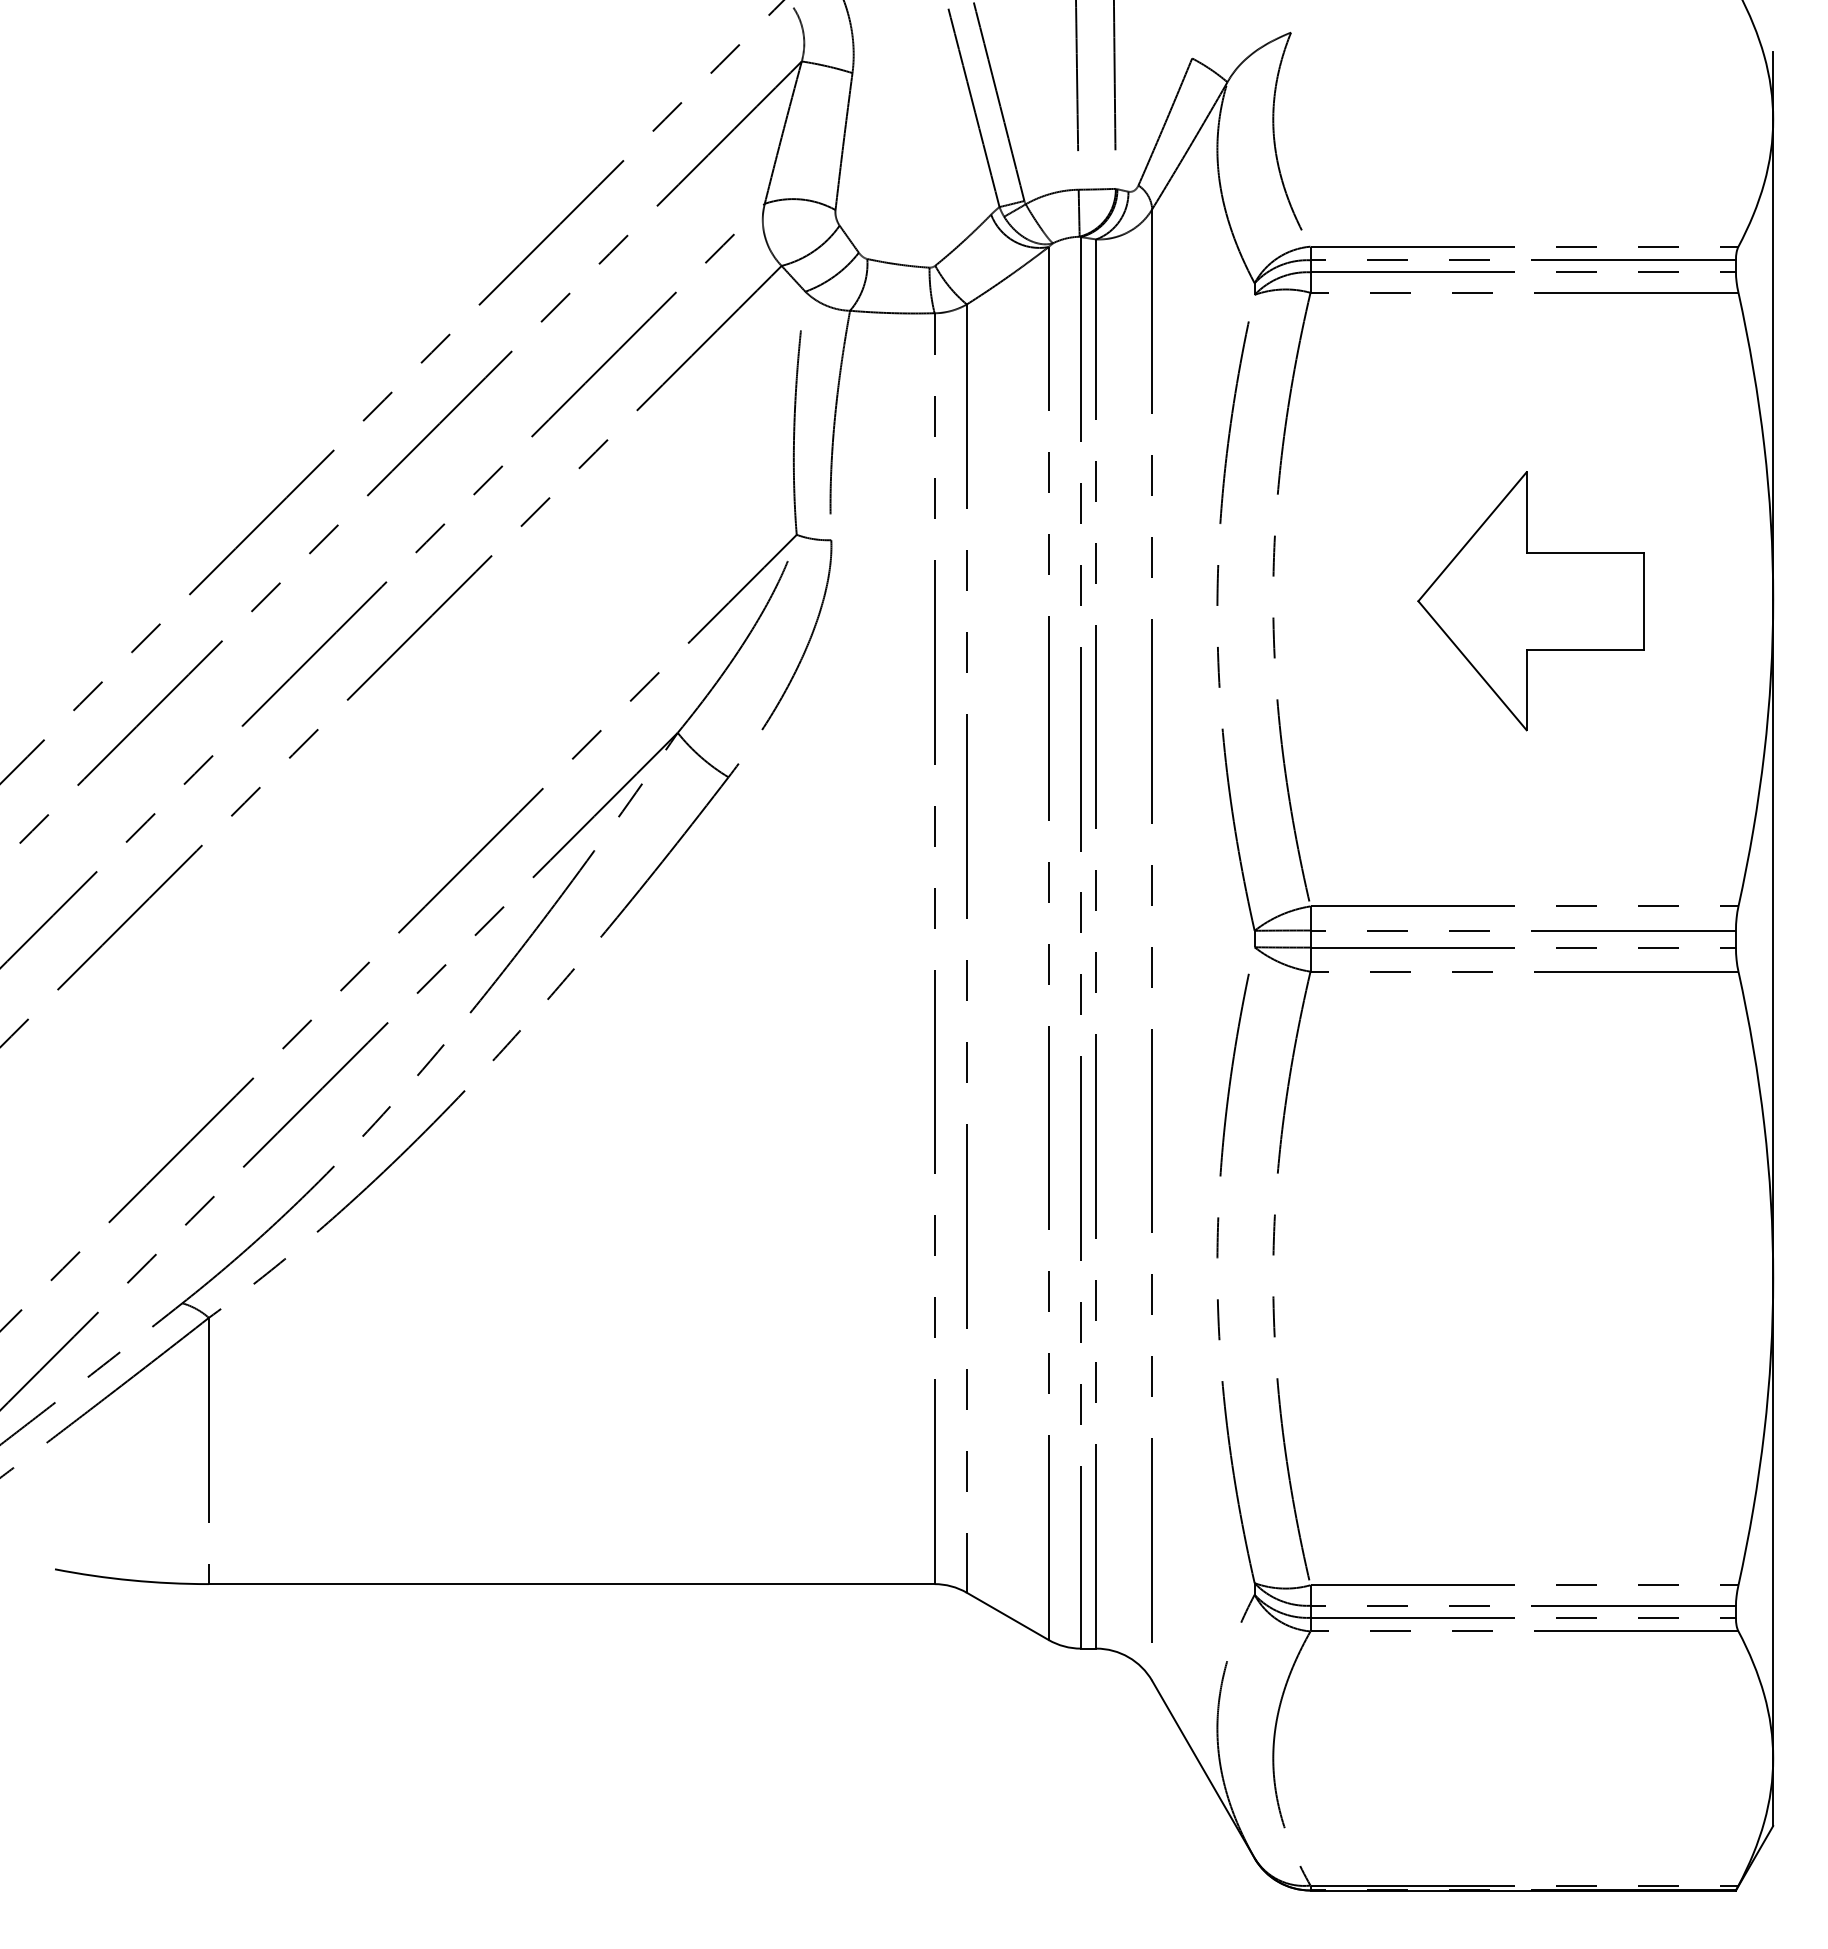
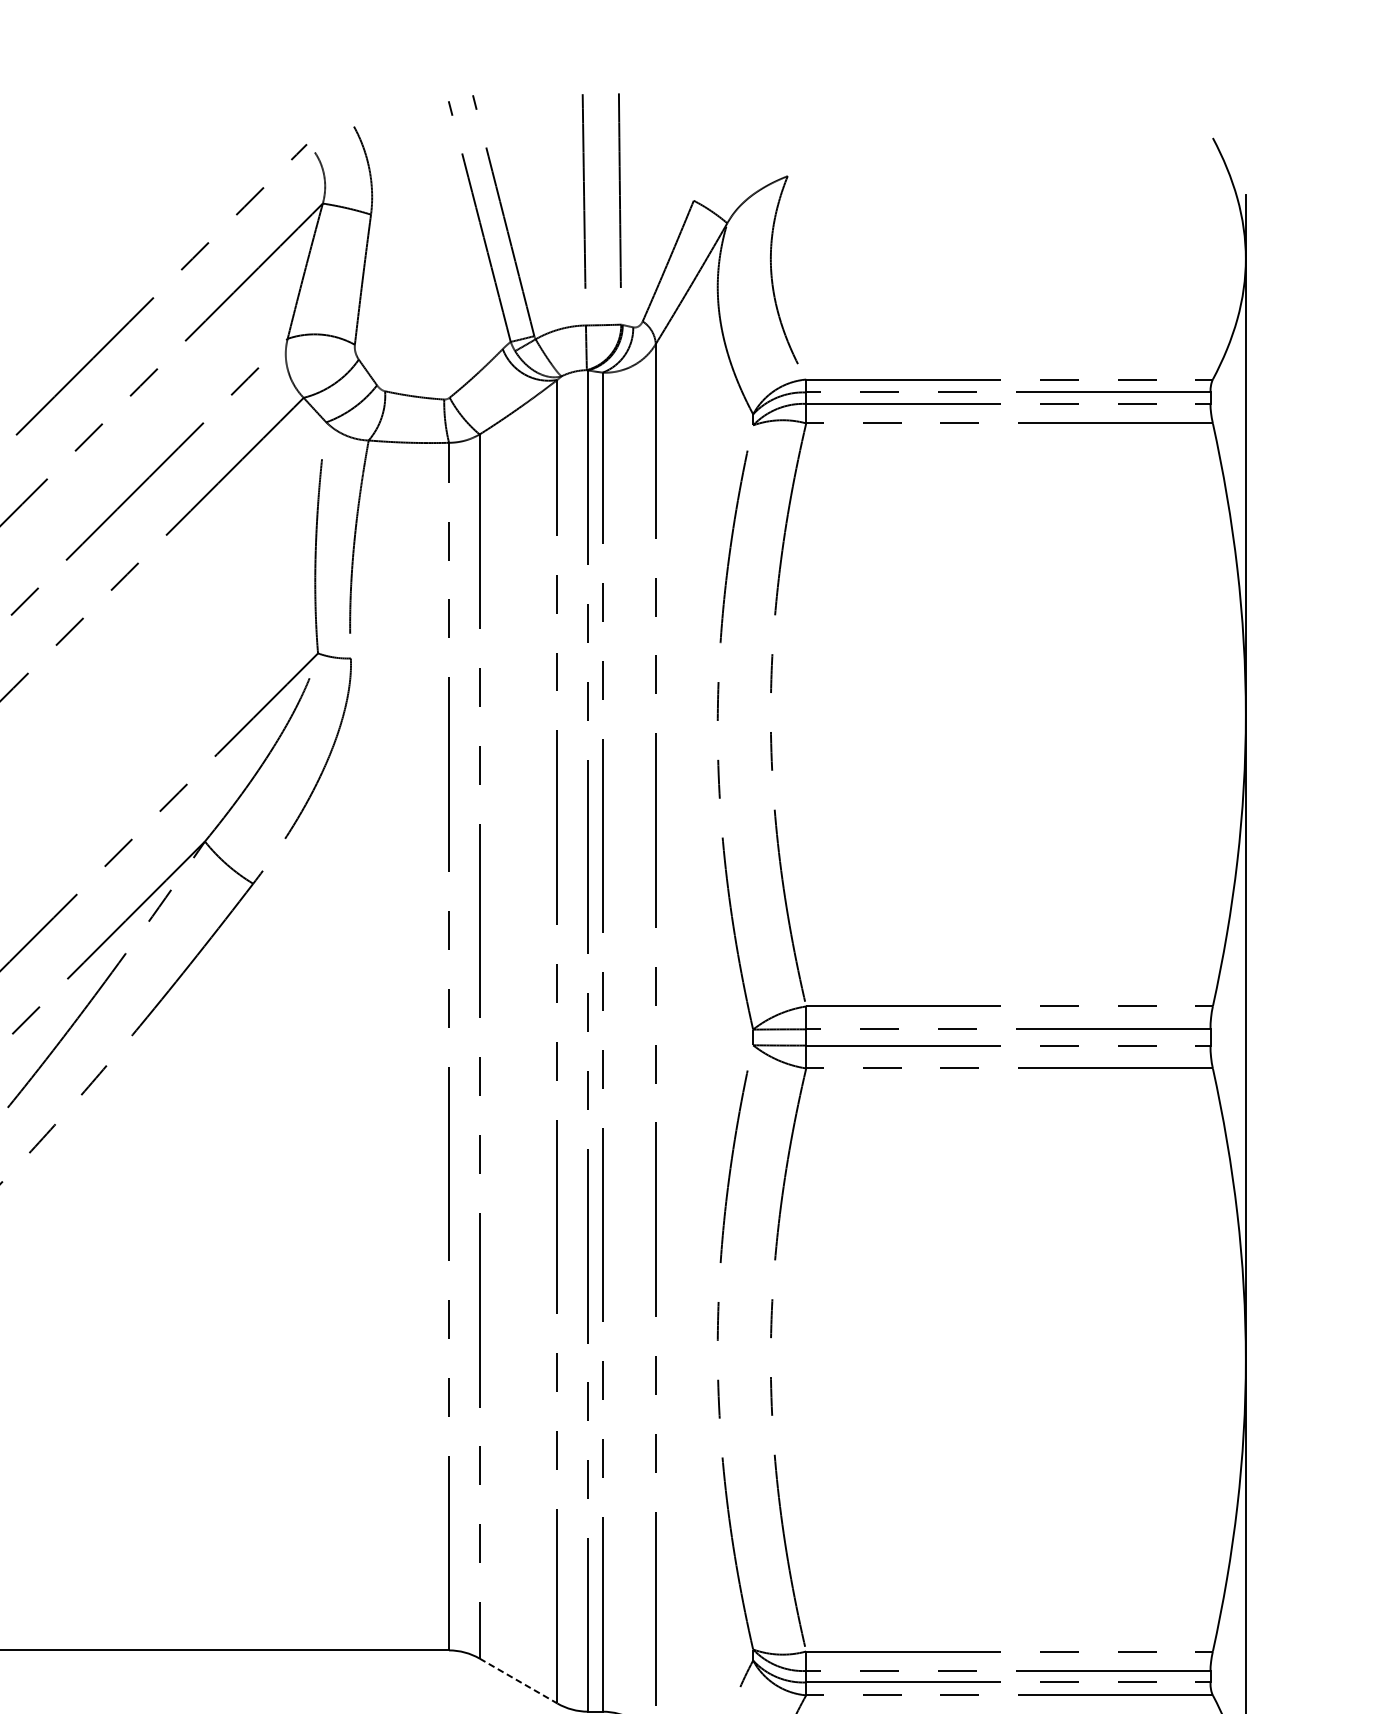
part: (1530, 601) -> (1015, 716), removed
line: (1008, 1616) -> (519, 1681), solid -> dashed

